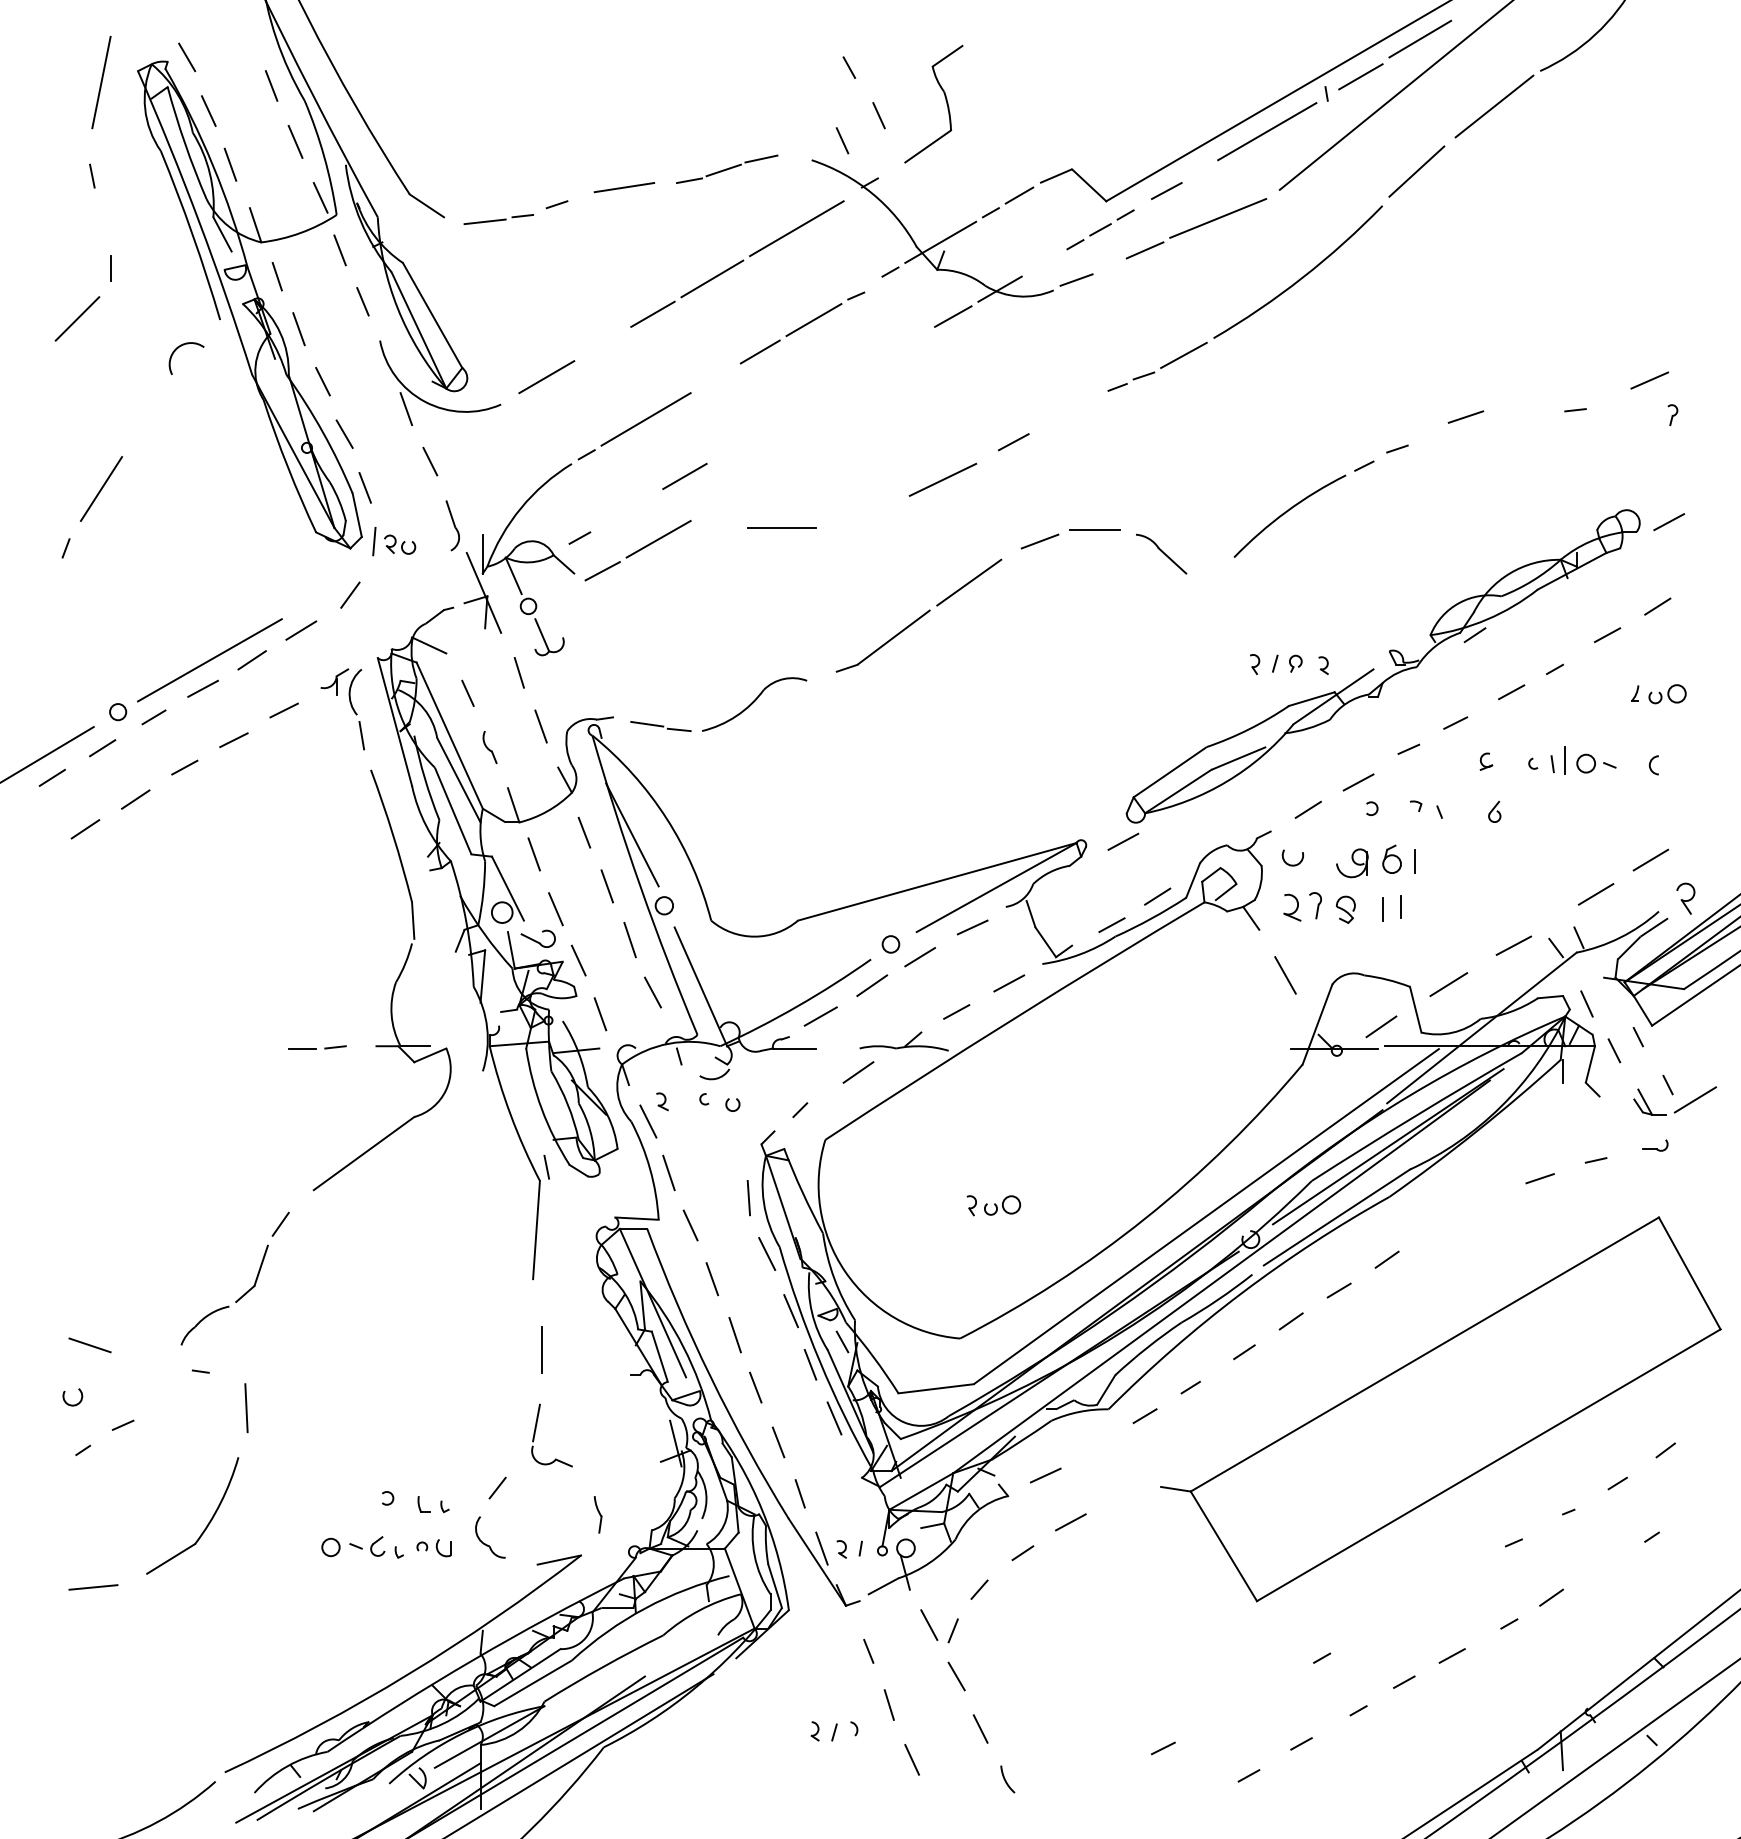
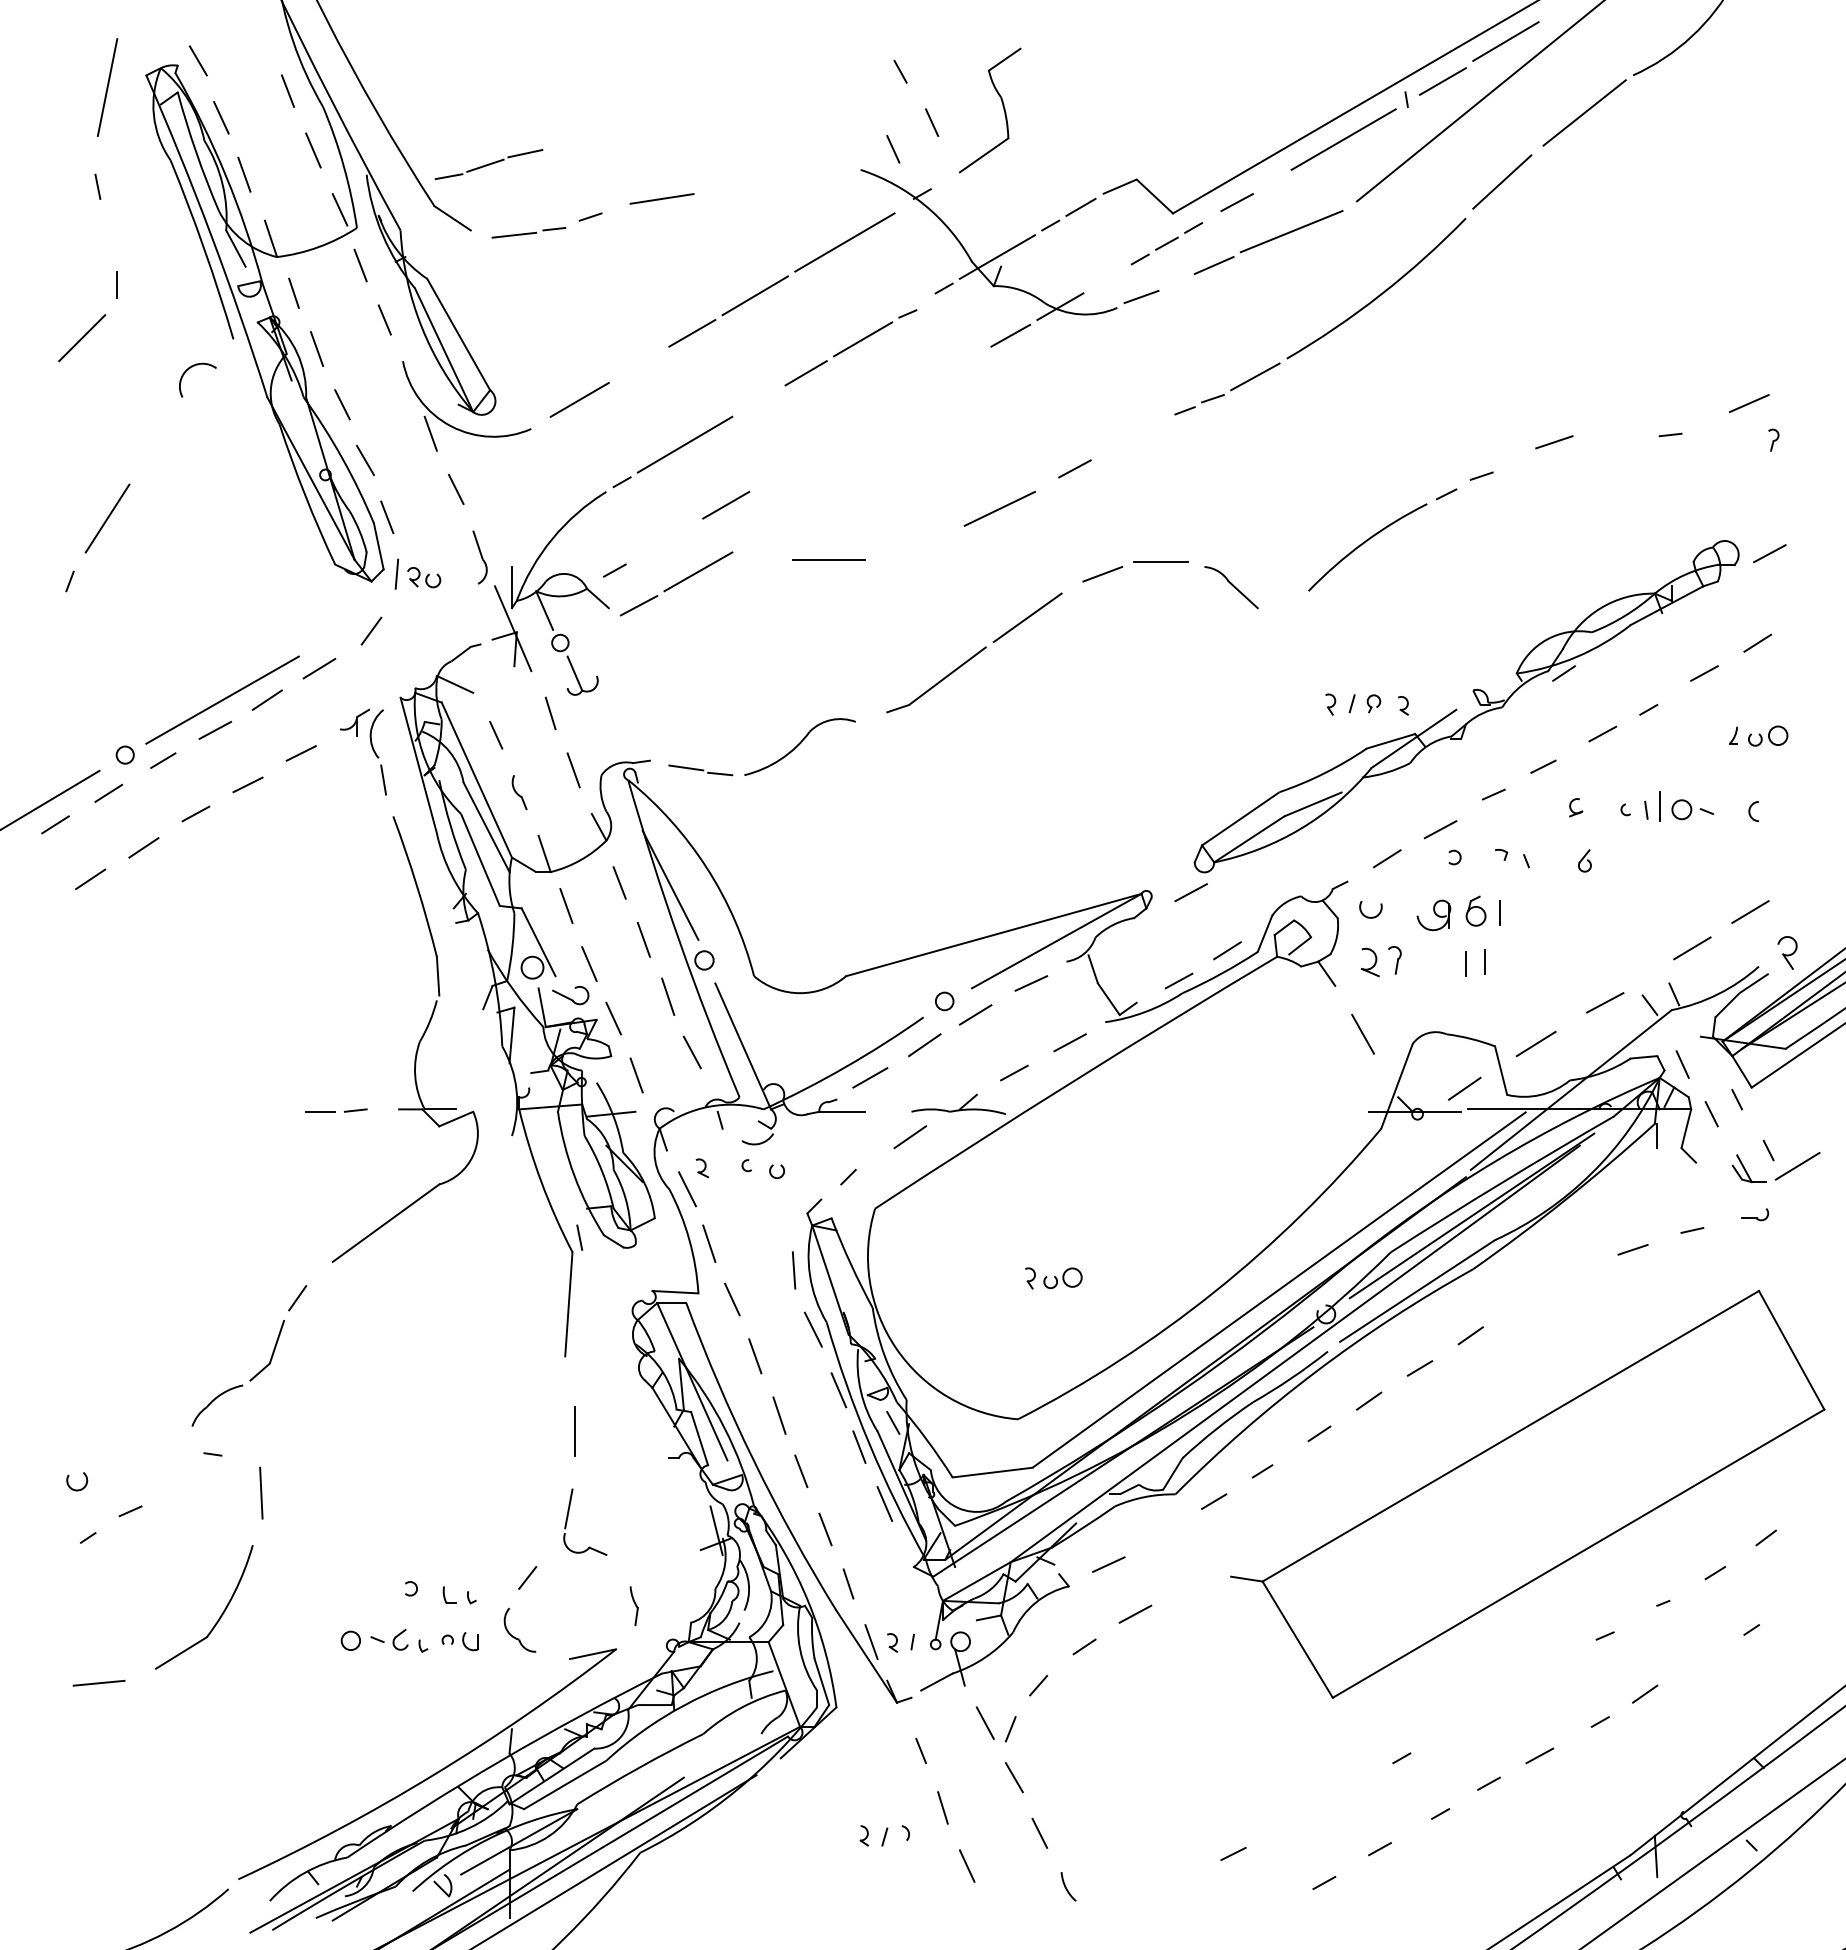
part: (726, 169) -> (488, 164), moved
part: (1345, 909) -> (1426, 964), removed
line: (90, 1345) -> (95, 1426), removed

